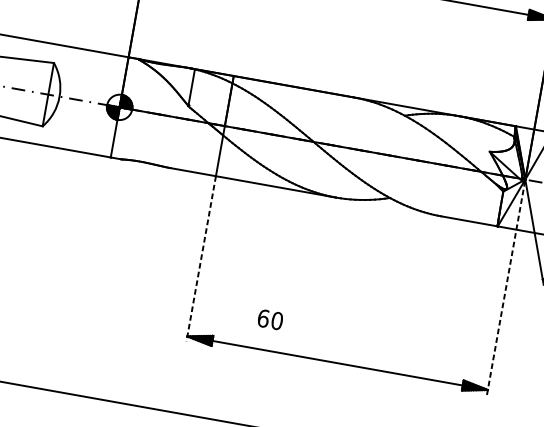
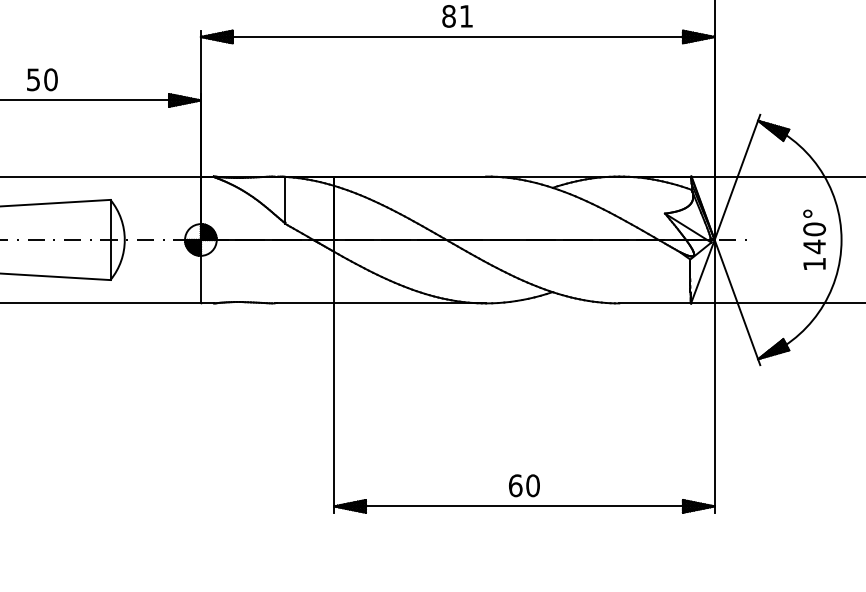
line: (201, 259) -> (334, 408), dashed -> solid
line: (506, 286) -> (714, 375), dashed -> solid
text: (270, 319) -> (524, 485), moved

